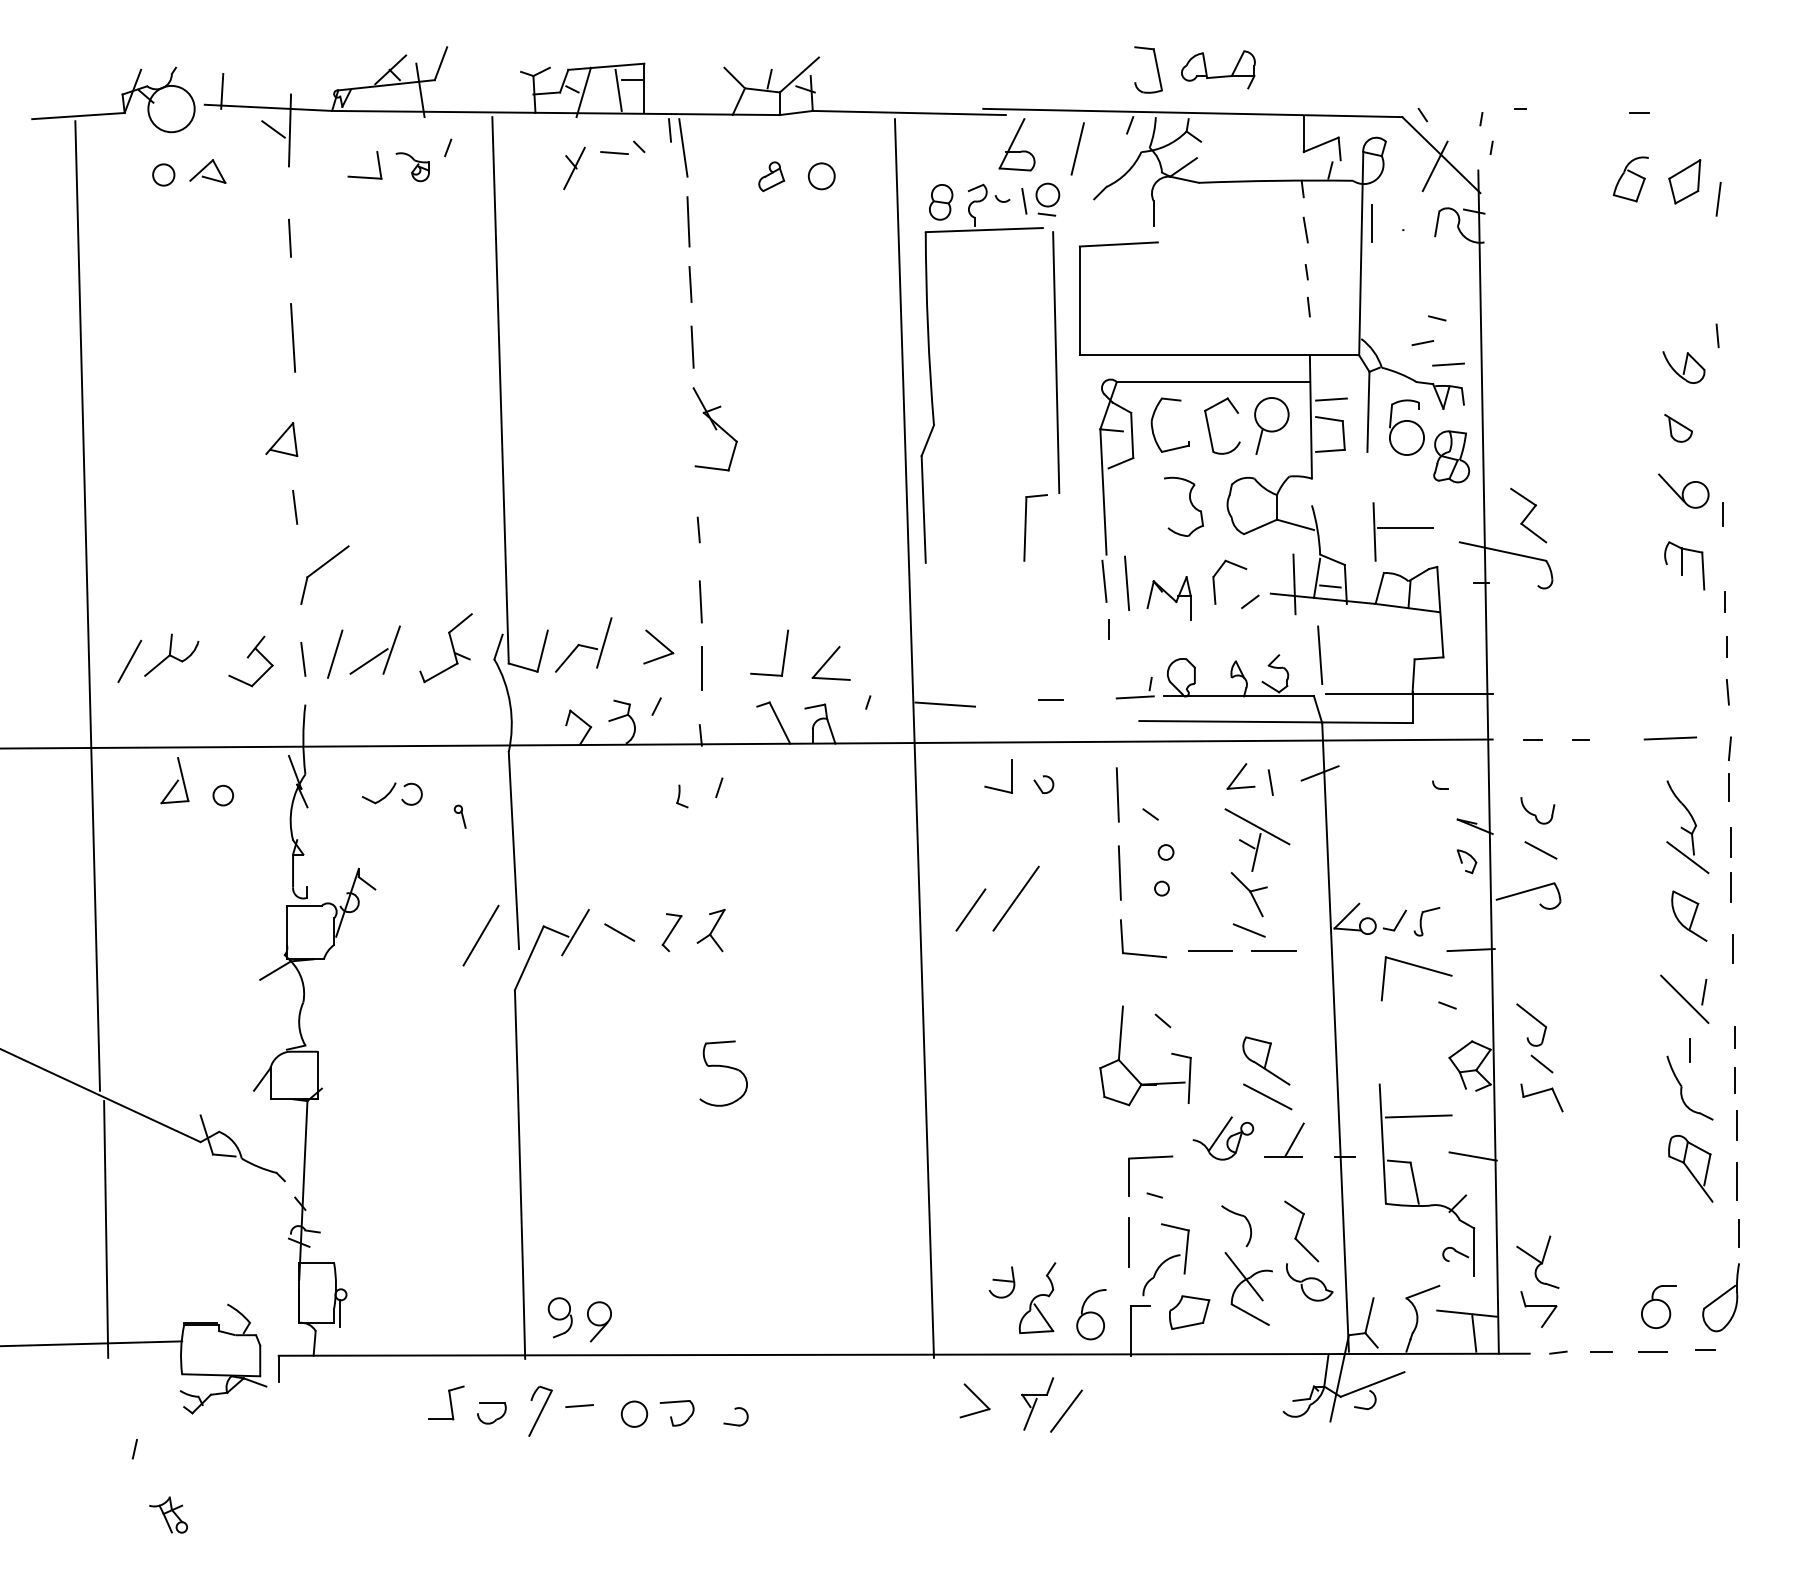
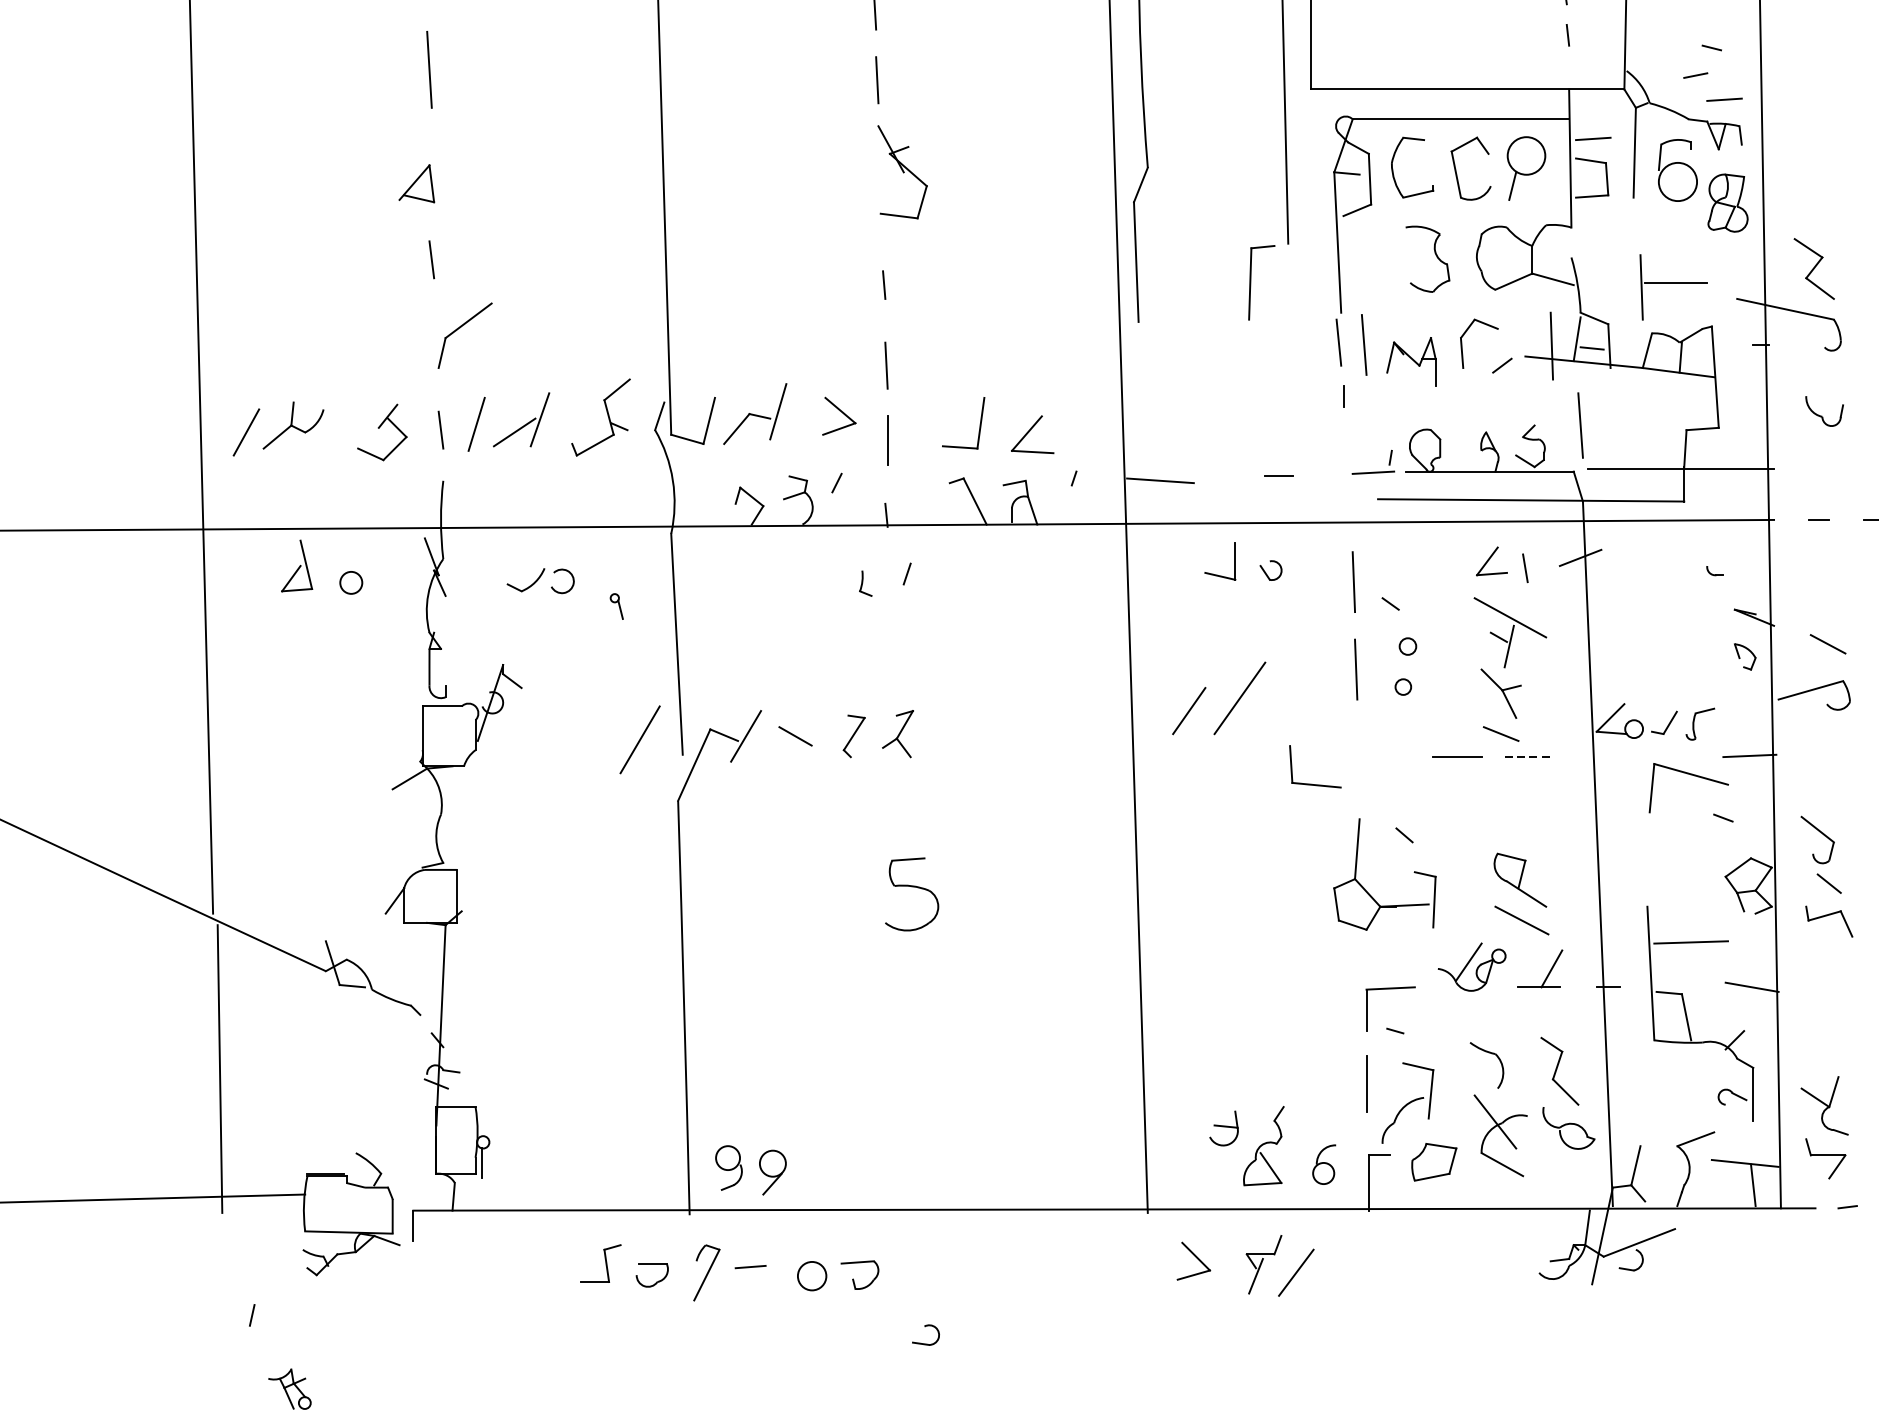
part: (1537, 810) -> (1824, 411), moved
line: (1273, 951) -> (1528, 757), solid -> dashed
part: (1140, 953) -> (1312, 783), moved
part: (1091, 1314) -> (1324, 1164), size x0.7
part: (735, 1409) -> (925, 1326), moved

